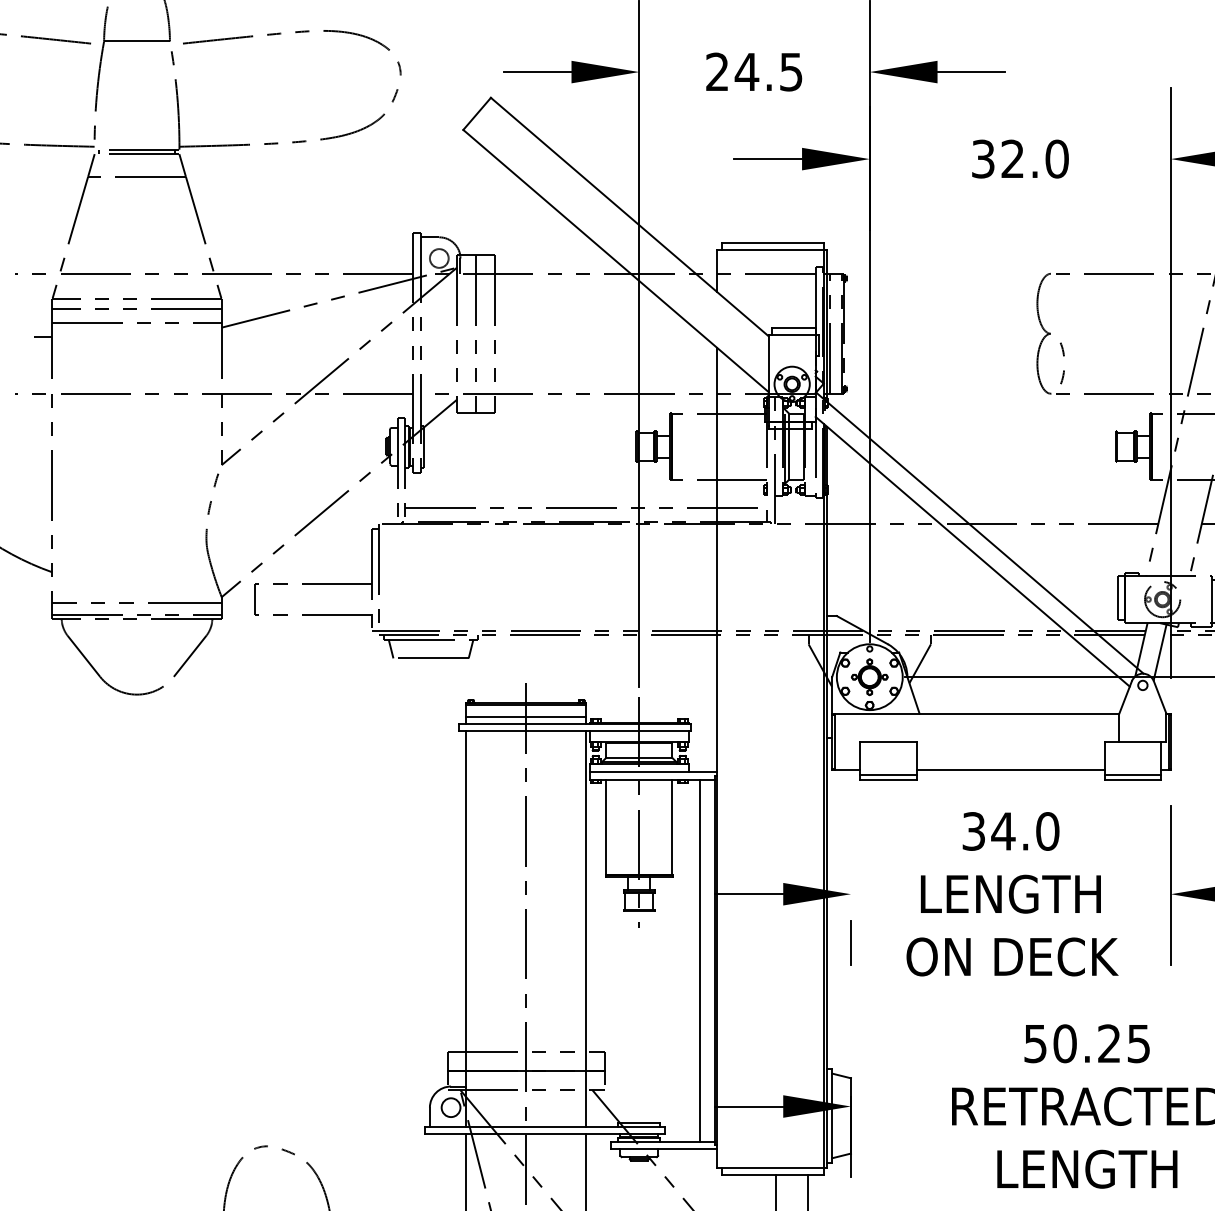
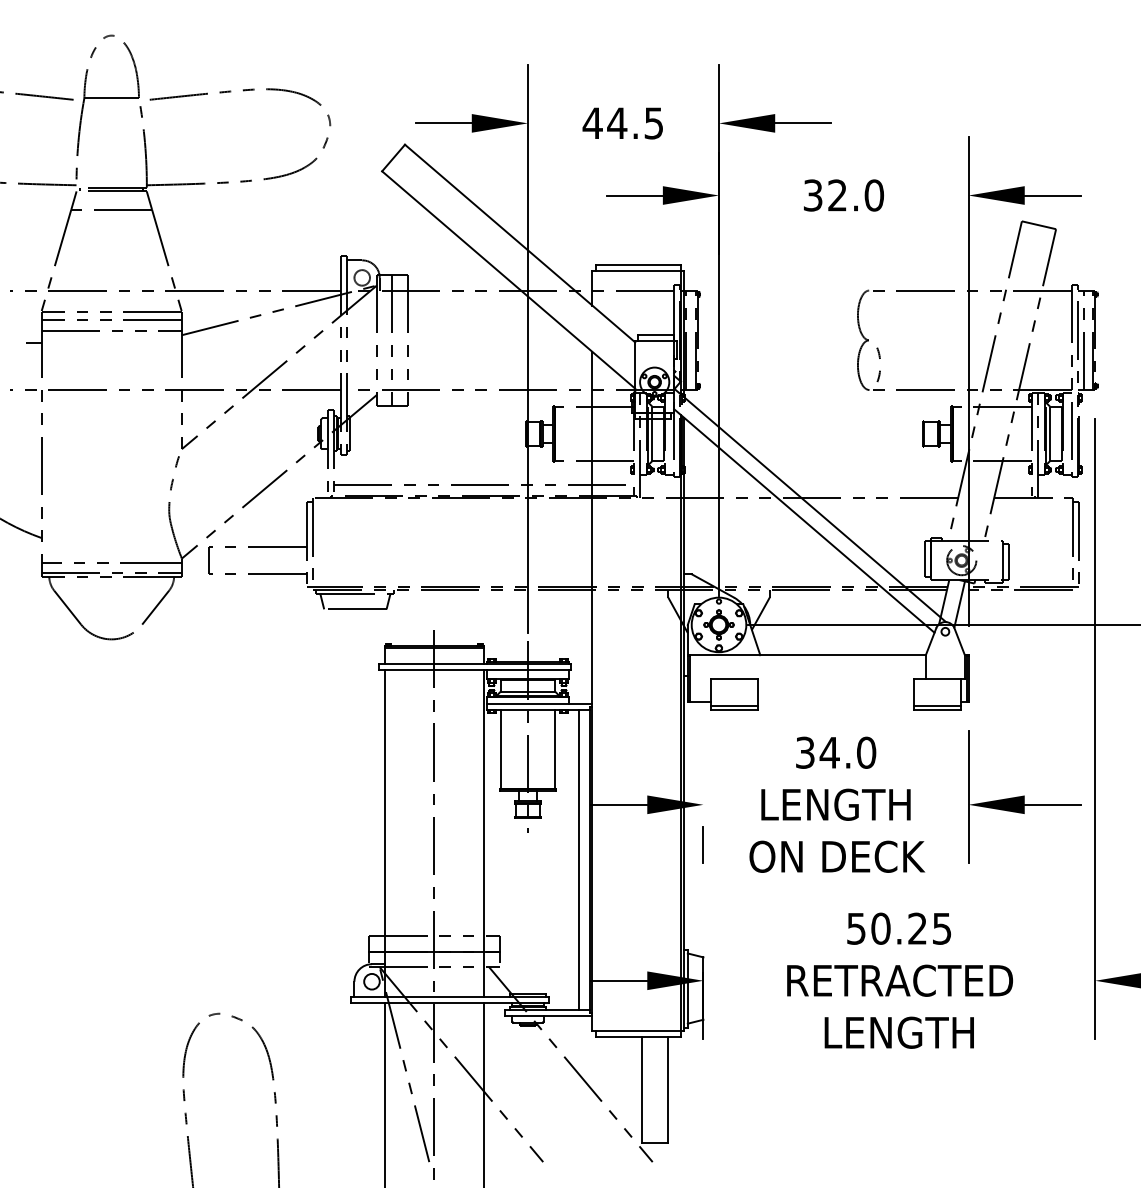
text: (717, 71) -> (592, 122), 24.5 -> 44.5
line: (526, 717) -> (434, 658), removed
line: (1011, 769) -> (836, 701), removed

